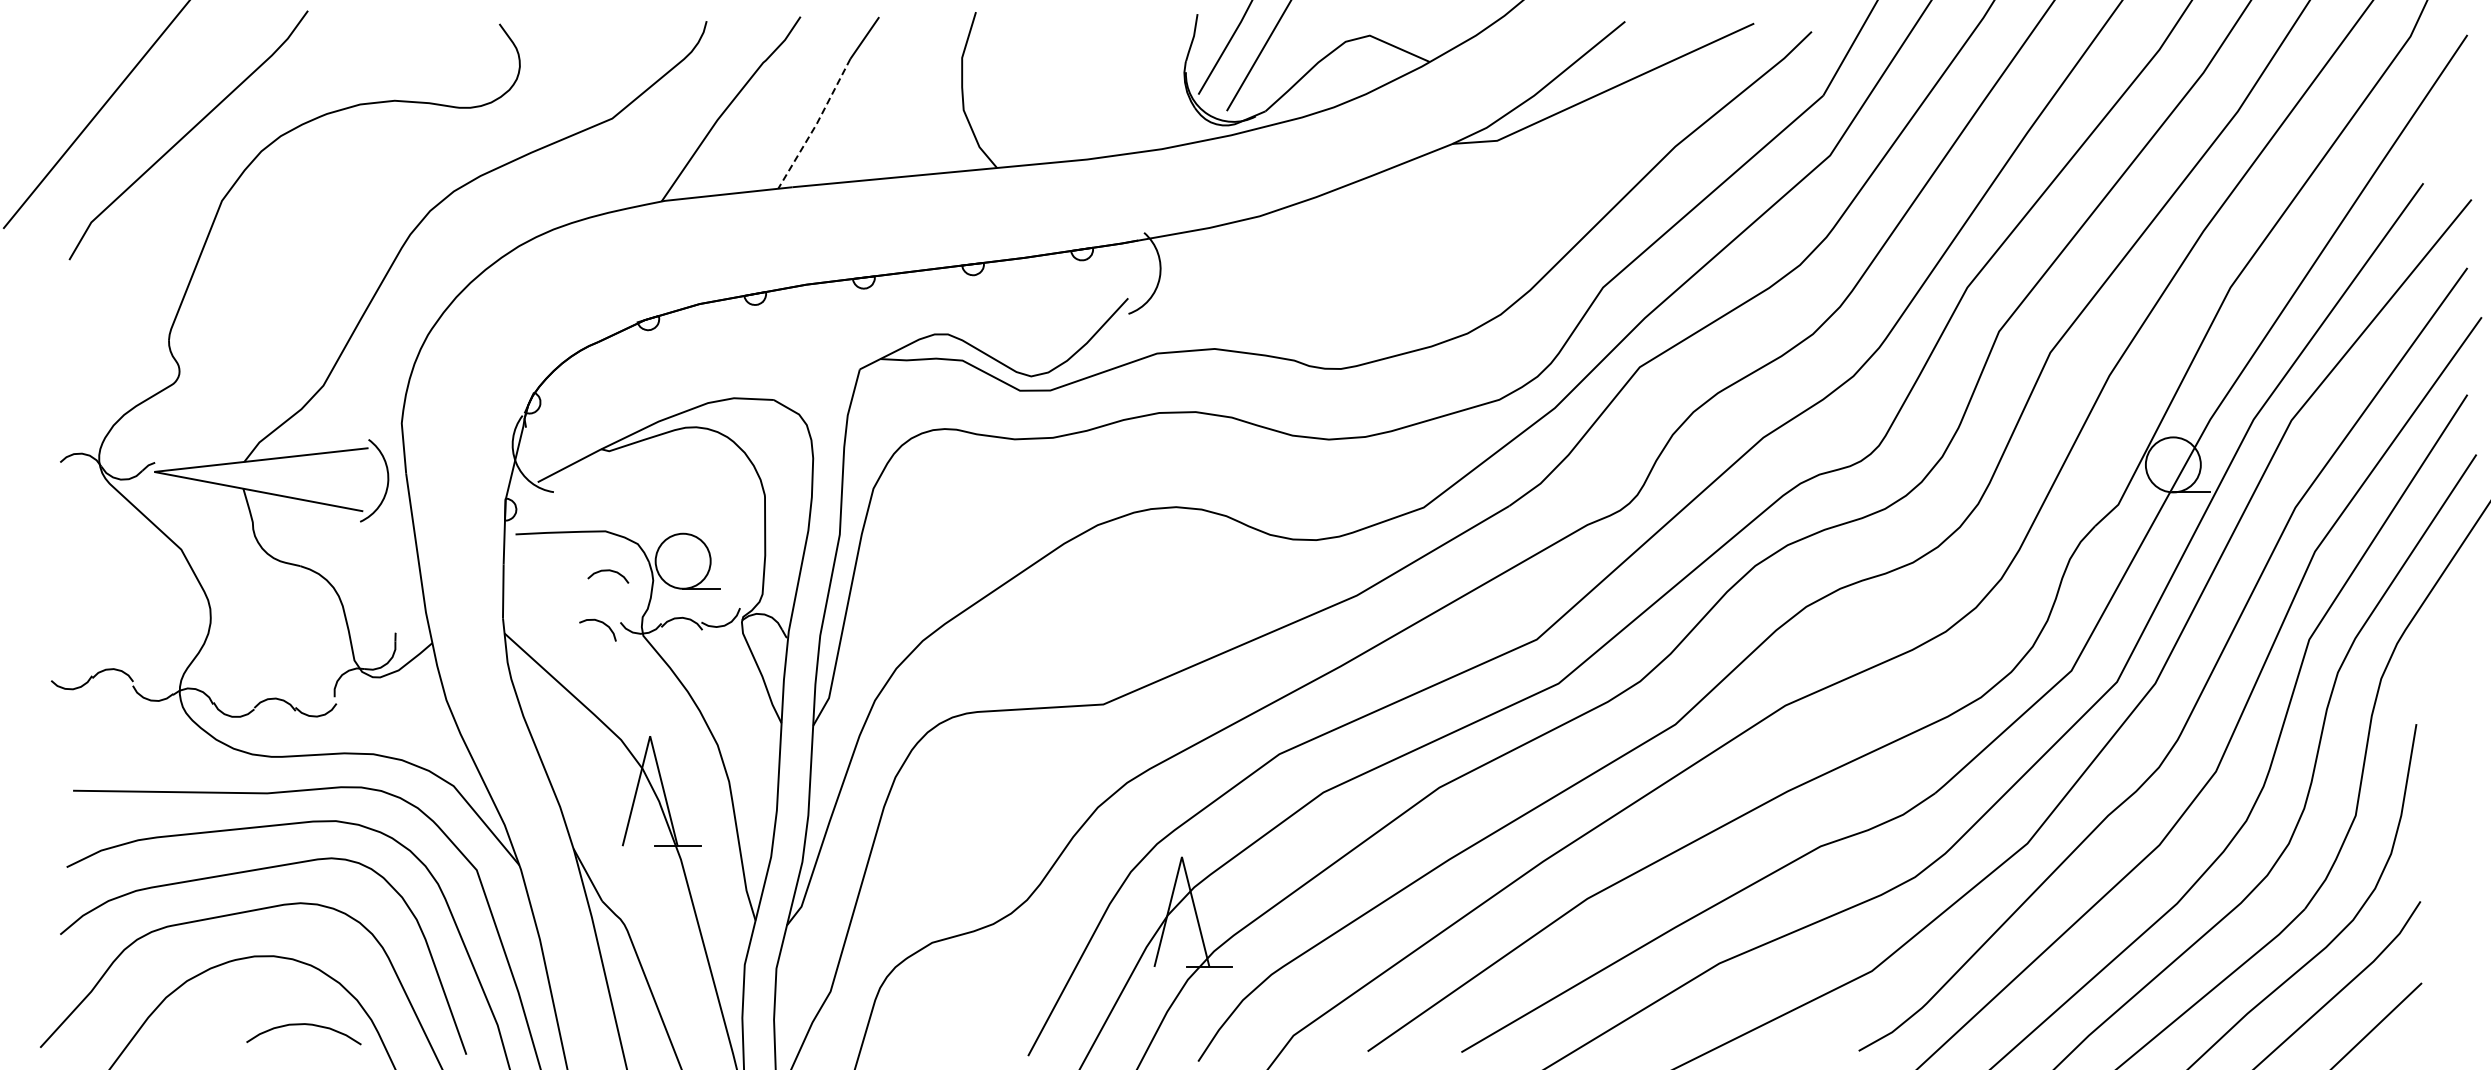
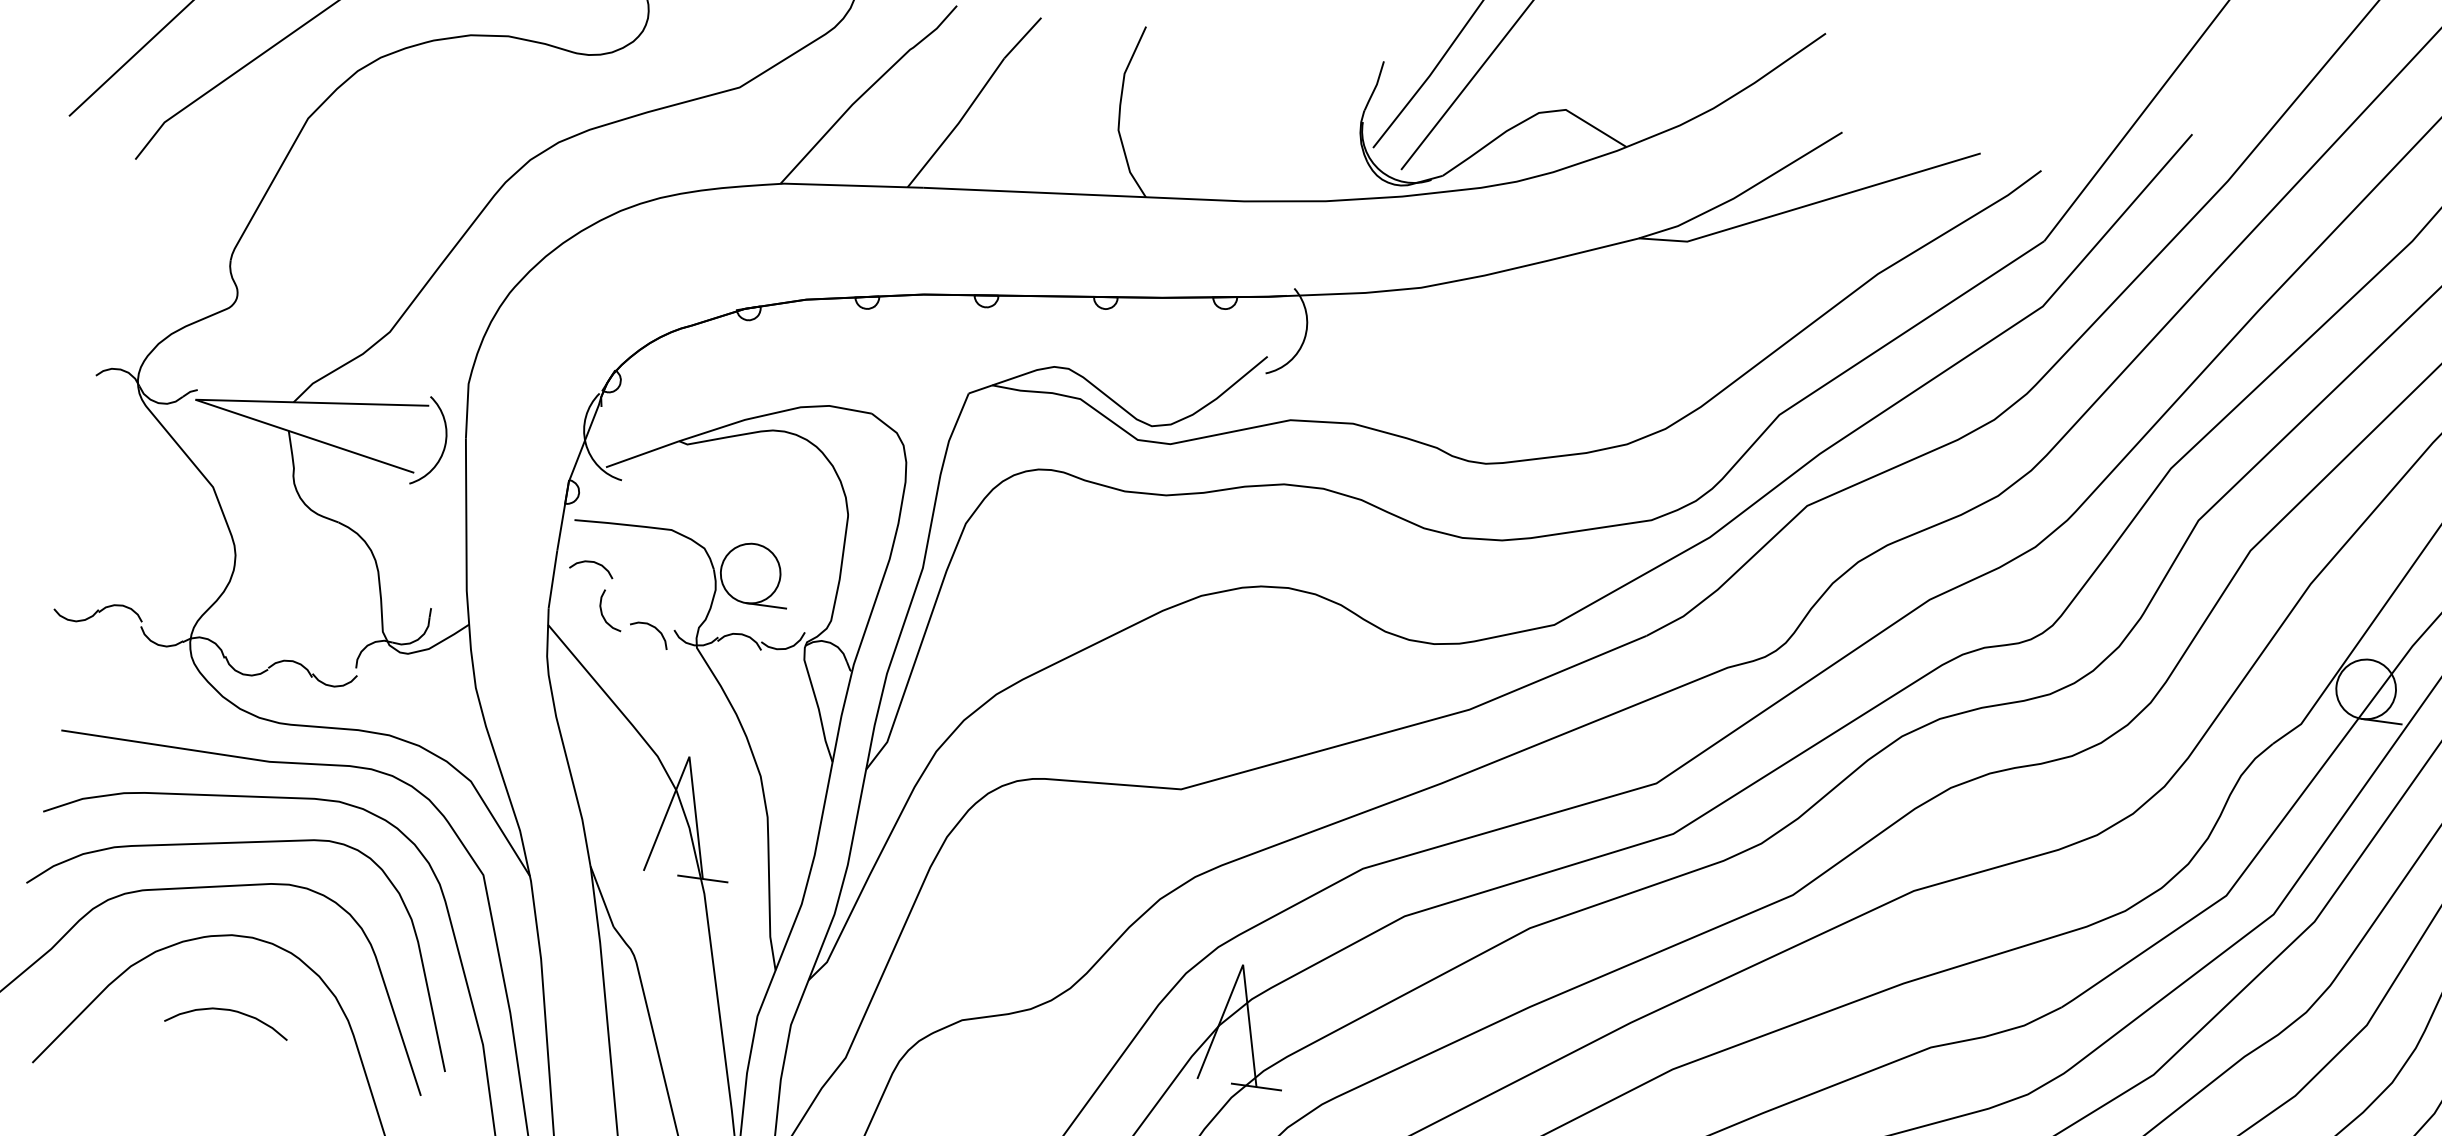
line: (816, 124) -> (958, 123), dashed -> solid
curve: (608, 571) -> (592, 563), moved
curve: (552, 613) -> (602, 610), added
curve: (302, 1025) -> (226, 1011), moved

